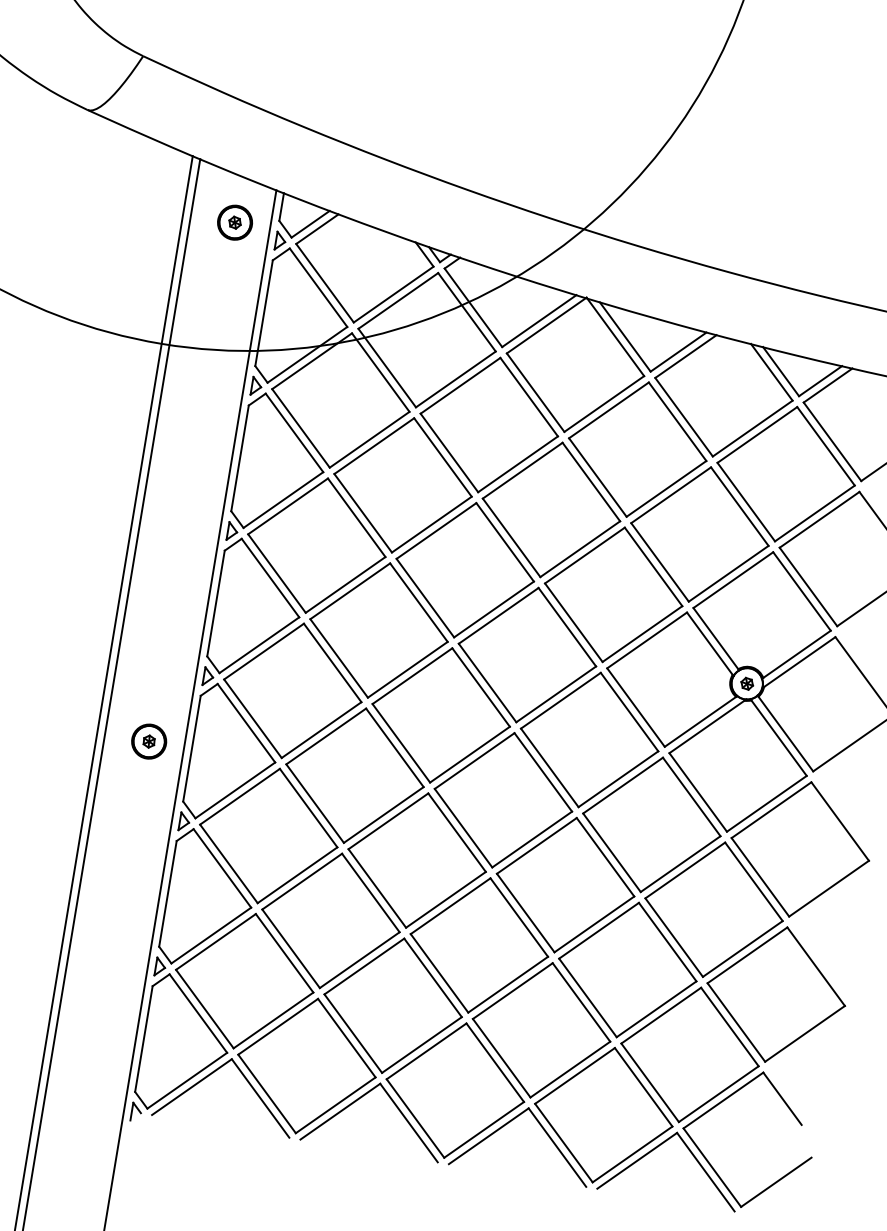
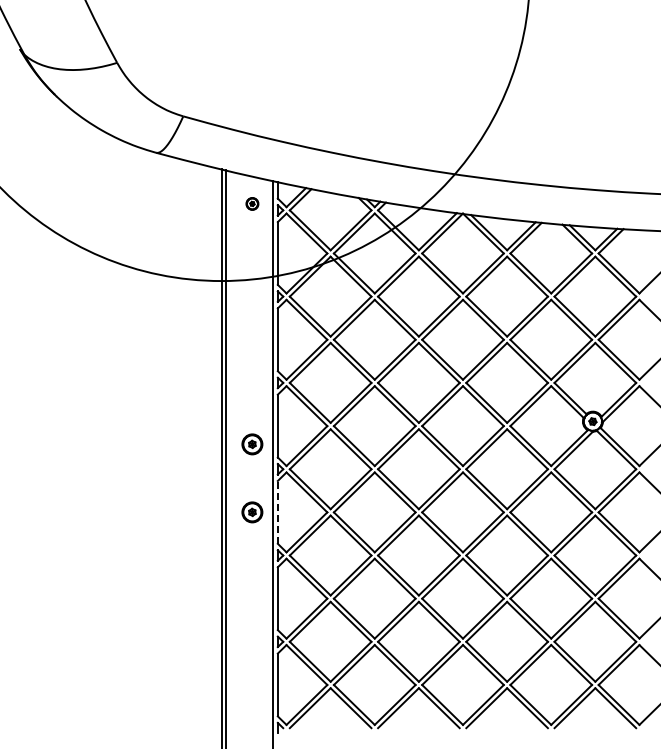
part: (235, 222) -> (252, 203), size x0.6
part: (168, 627) -> (252, 444), added
line: (191, 747) -> (277, 511), solid -> dashed

